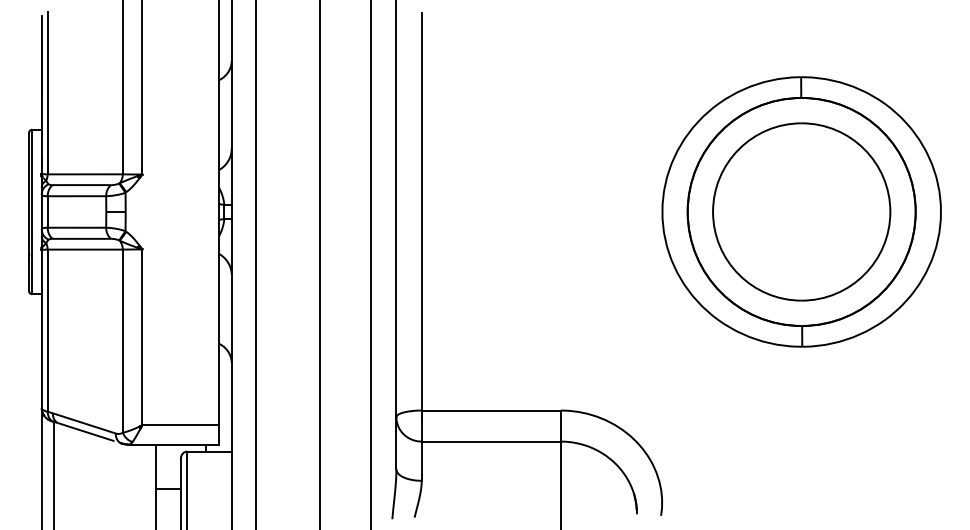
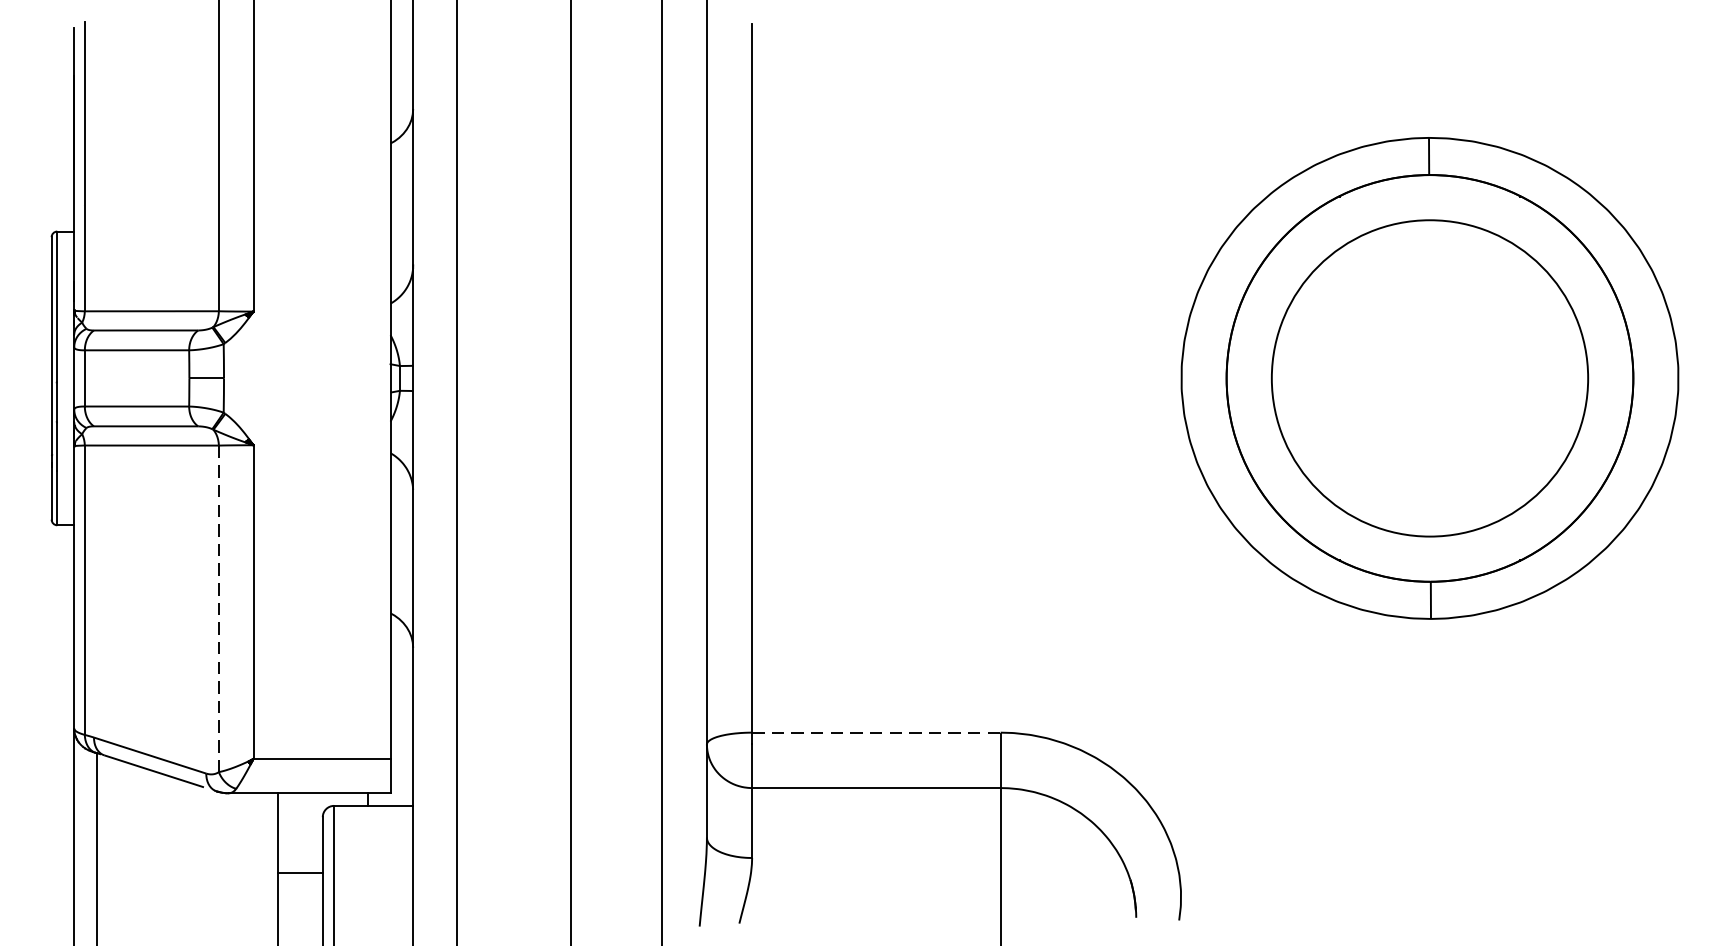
line: (122, 341) -> (218, 609), solid -> dashed
line: (491, 410) -> (876, 732), solid -> dashed

